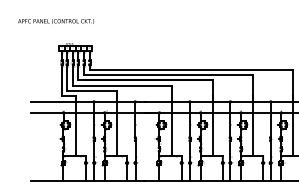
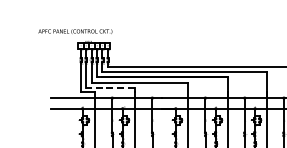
text: (56, 21) -> (75, 31), moved
line: (91, 91) -> (109, 88), solid -> dashed

